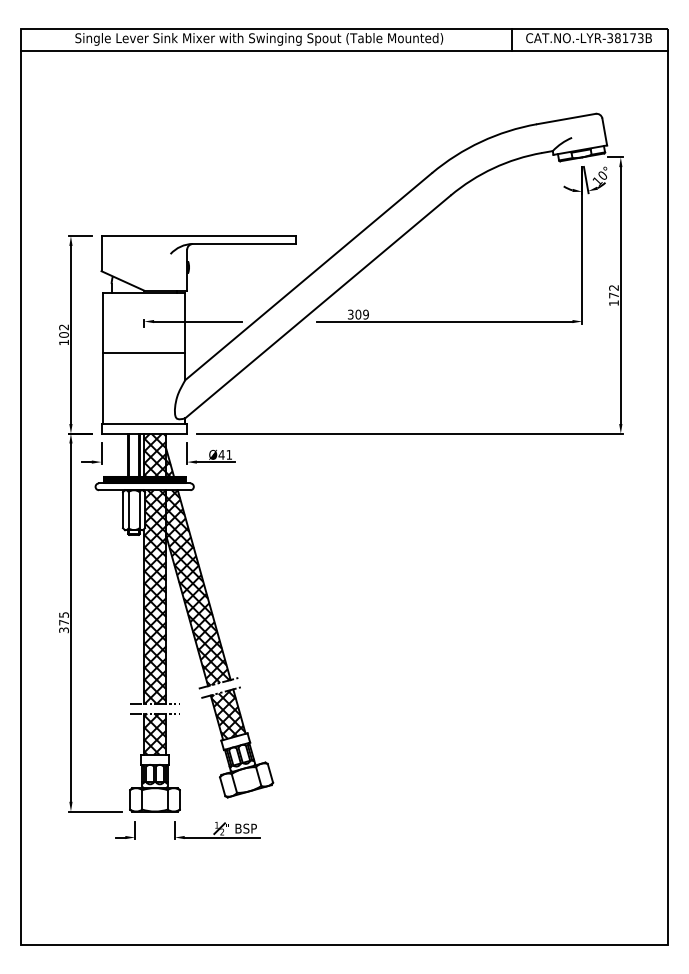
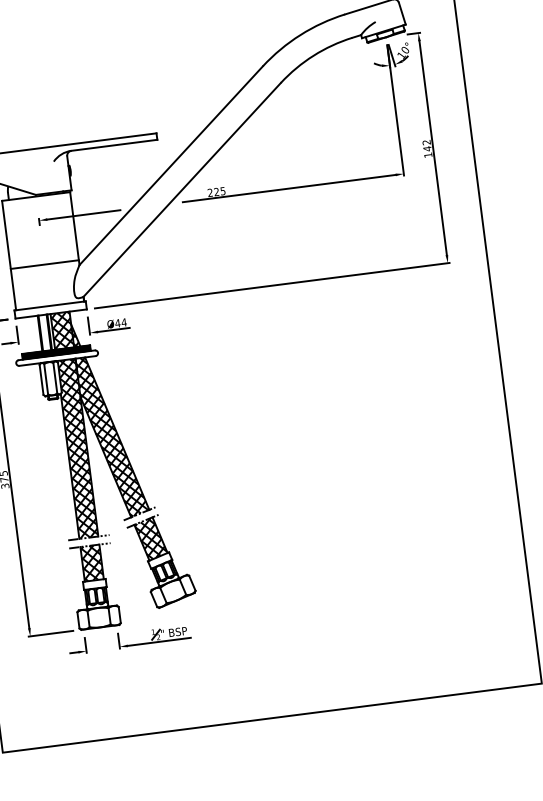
text: (613, 295) -> (427, 148), 172 -> 142
text: (358, 314) -> (216, 191), 309 -> 225
line: (144, 353) -> (44, 264), moved
text: (229, 454) -> (124, 322), Ø41 -> Ø44

